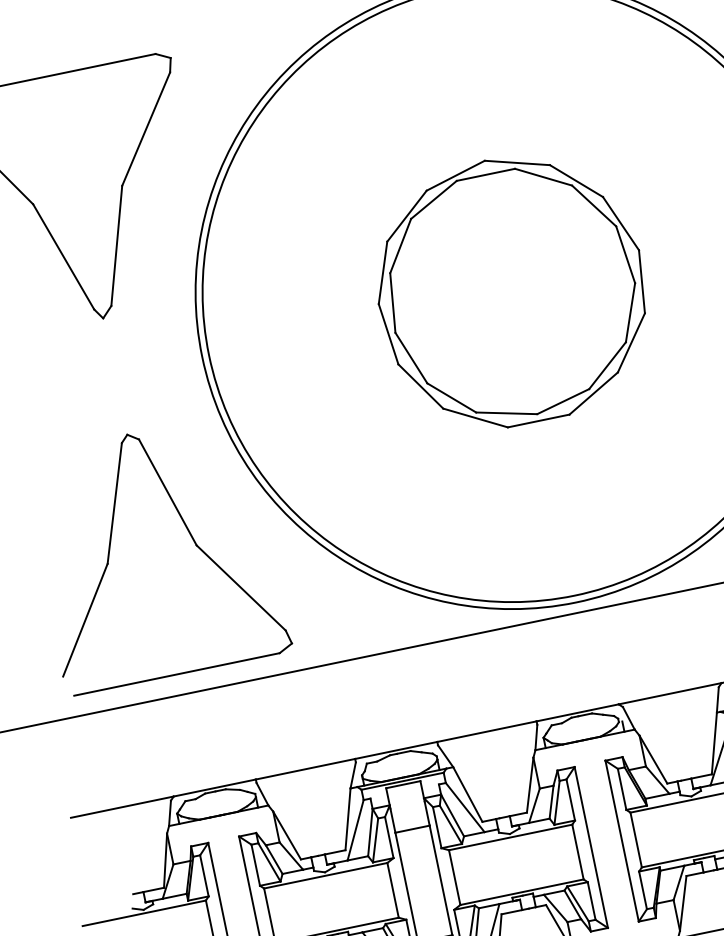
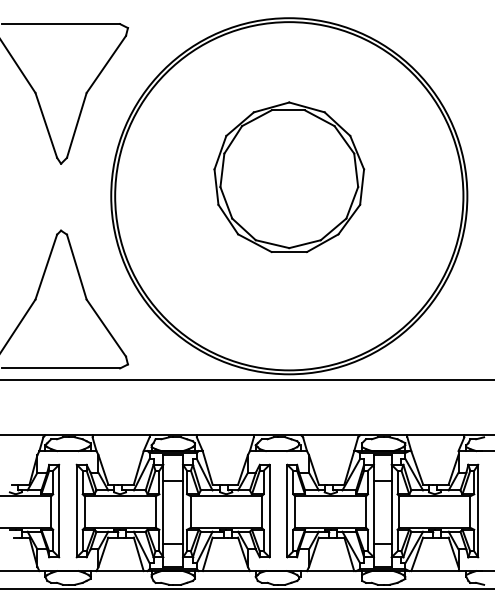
part: (512, 291) -> (289, 177), moved

